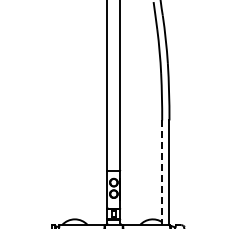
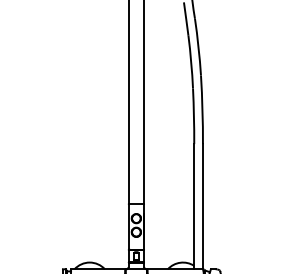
line: (162, 173) -> (194, 207), dashed -> solid

